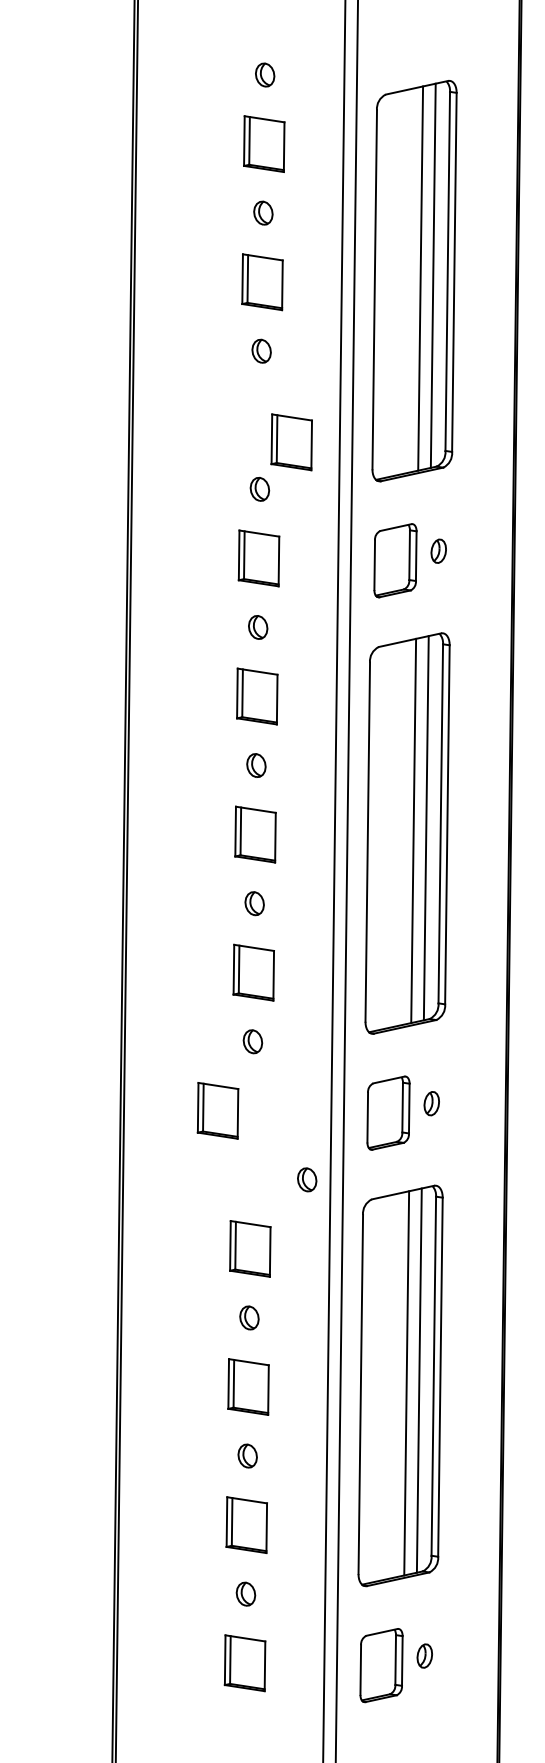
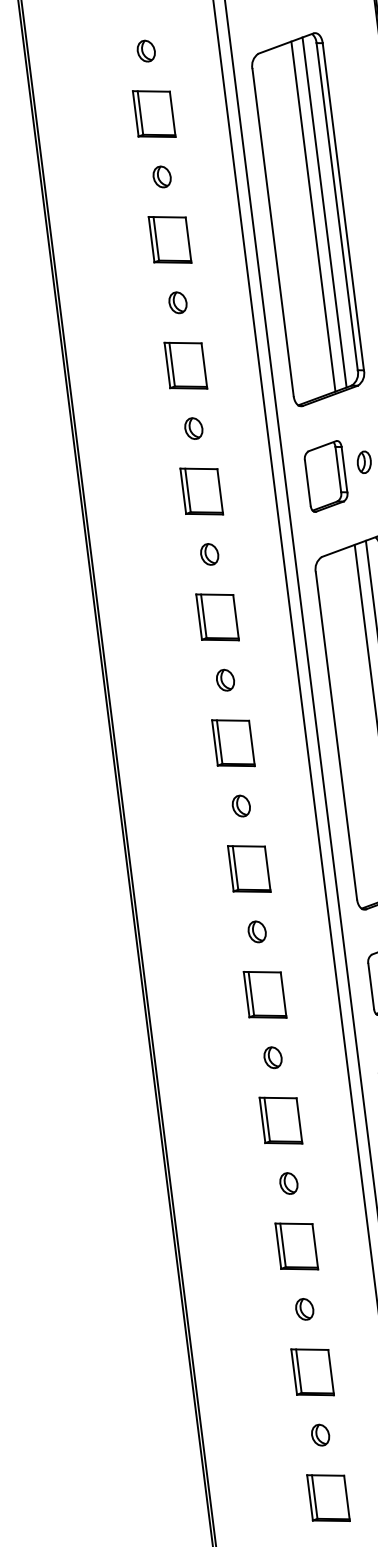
part: (291, 442) -> (185, 365), moved
part: (217, 1110) -> (264, 994), moved
part: (307, 1179) -> (273, 1057), moved

